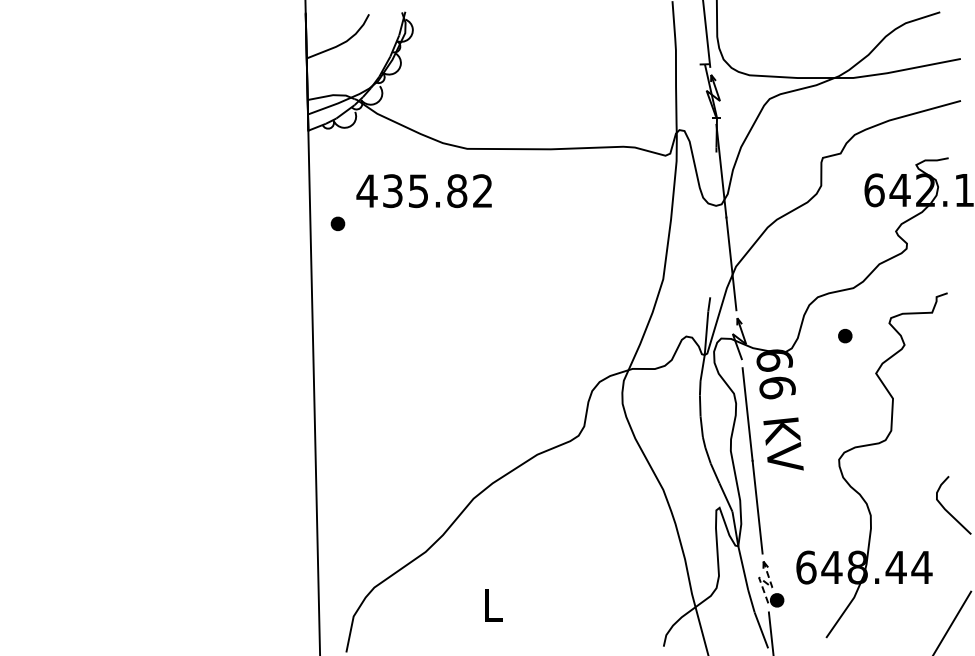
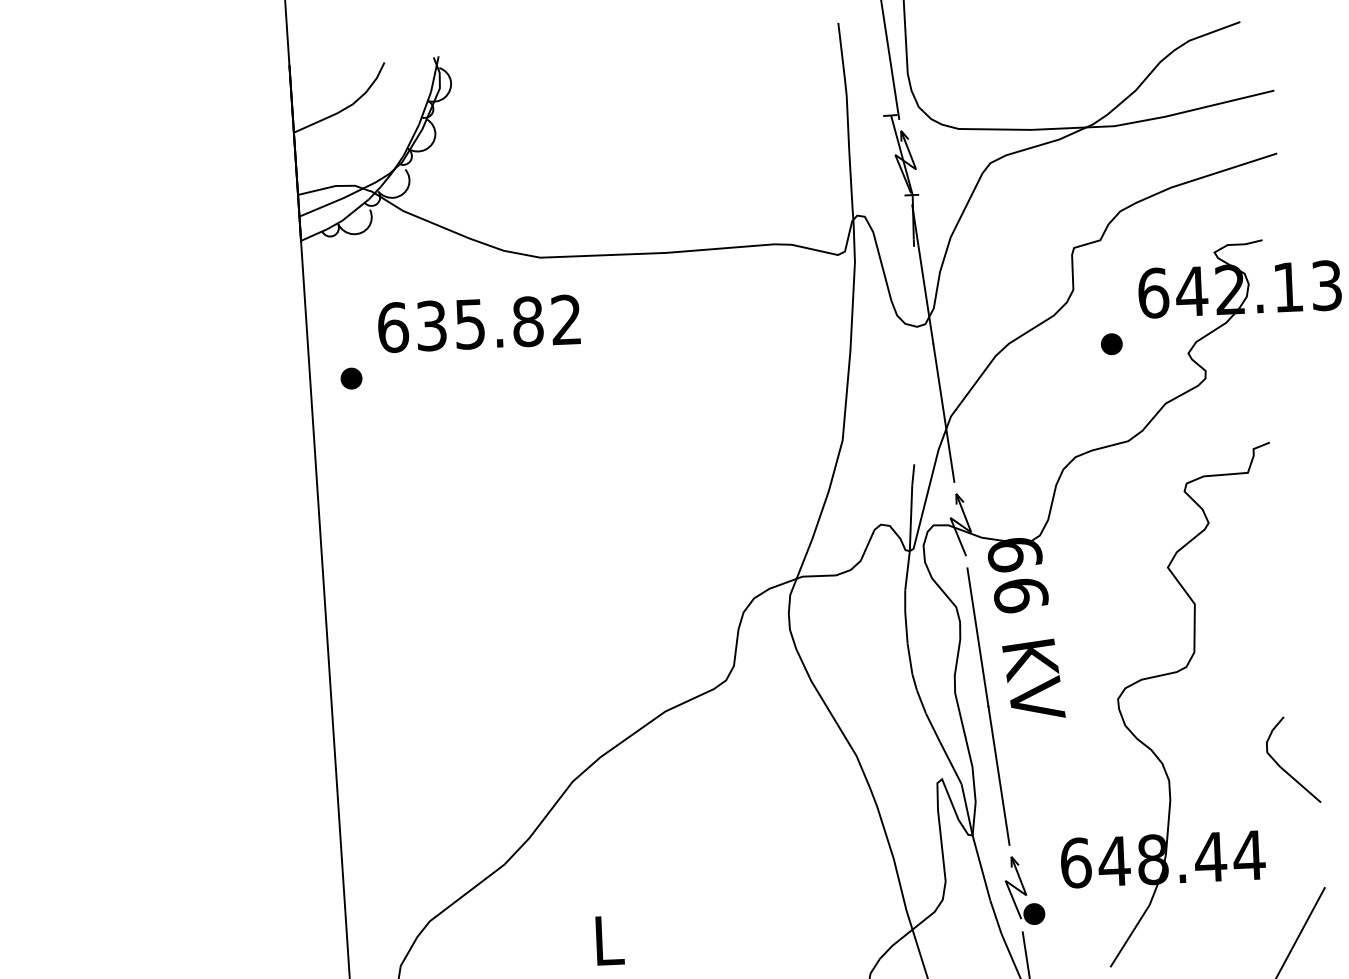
text: (366, 191) -> (392, 328), 435.82 -> 635.82
part: (845, 336) -> (1112, 344), moved
line: (766, 582) -> (1017, 888), dashed -> solid

